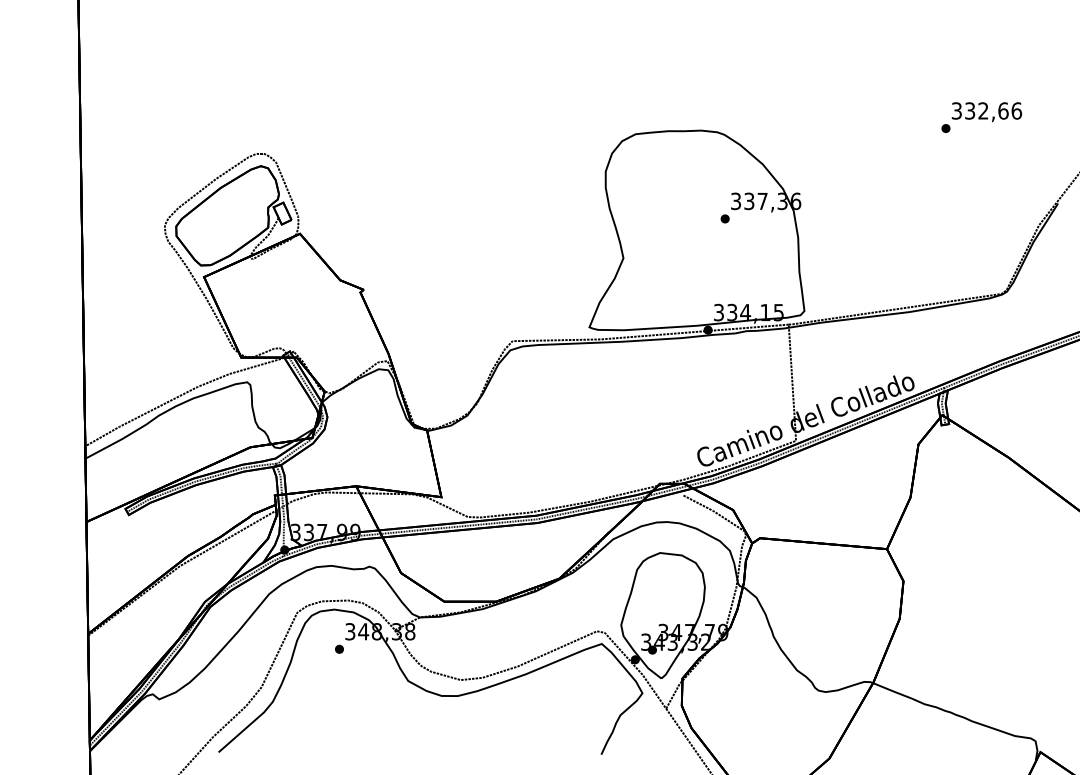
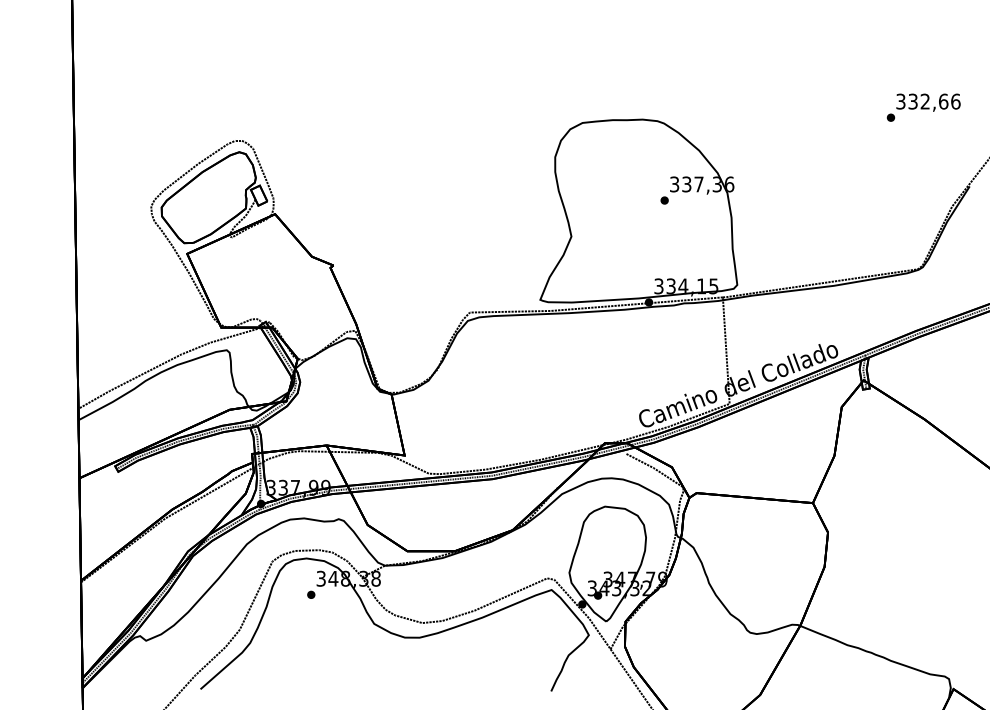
text: (981, 117) -> (923, 107), moved

